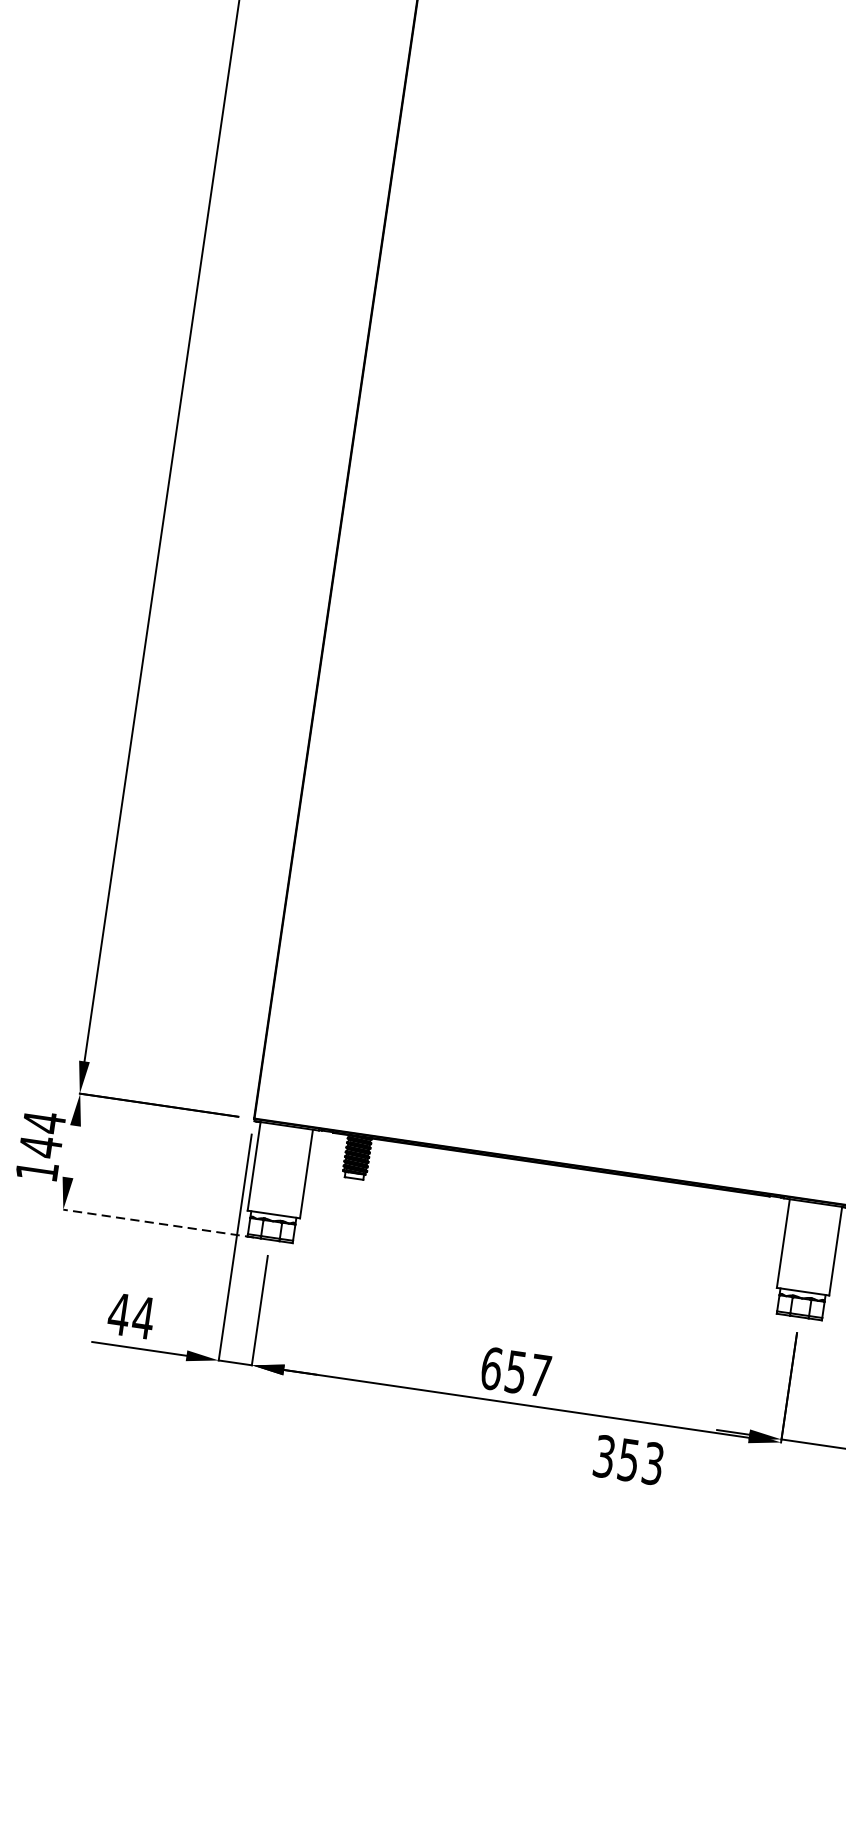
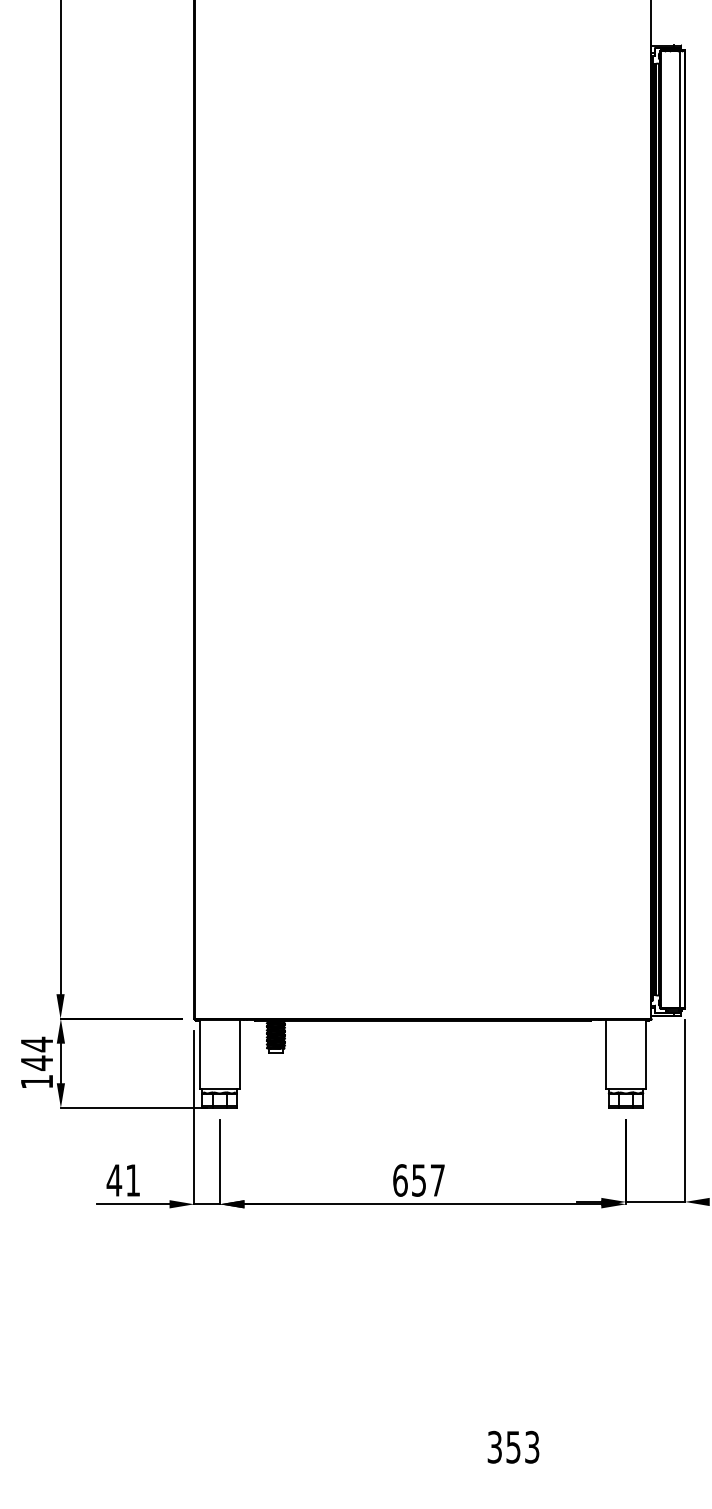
line: (71, 1151) -> (60, 1063), added
line: (157, 1224) -> (133, 1108), dashed -> solid
text: (142, 1317) -> (132, 1180), 44 -> 41
text: (628, 1459) -> (513, 1446), moved

